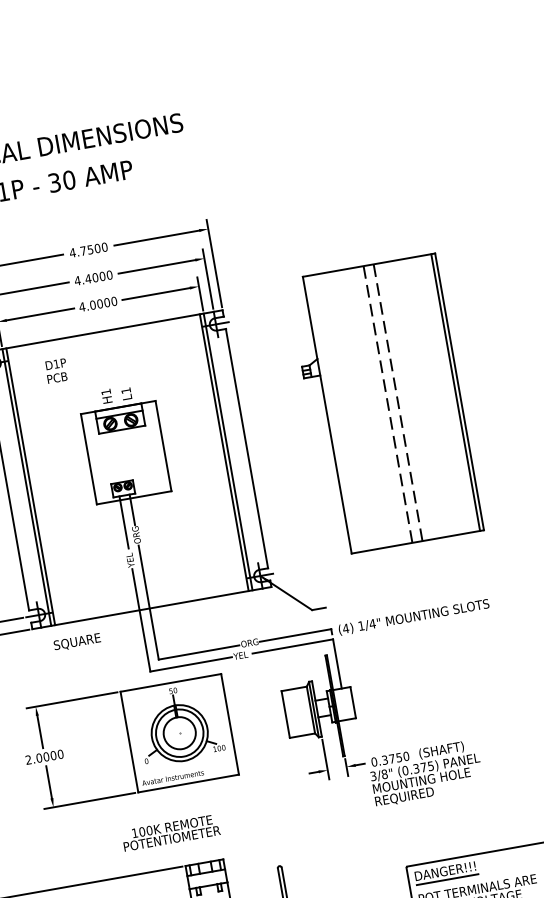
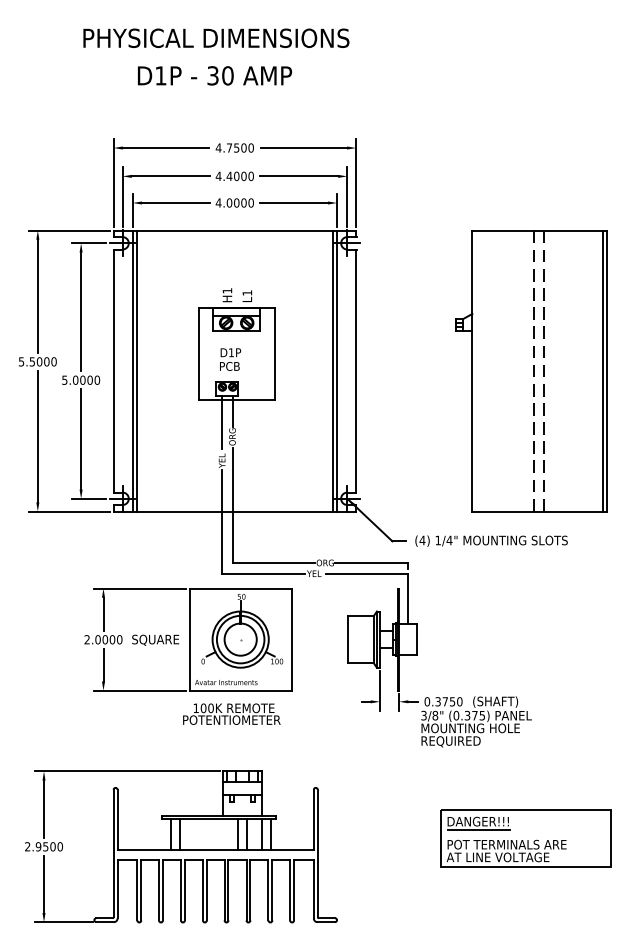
text: (56, 370) -> (230, 359), moved
part: (385, 405) -> (531, 371), moved
text: (413, 616) -> (491, 540), moved
text: (77, 641) -> (155, 639), moved
text: (170, 832) -> (231, 713), moved

